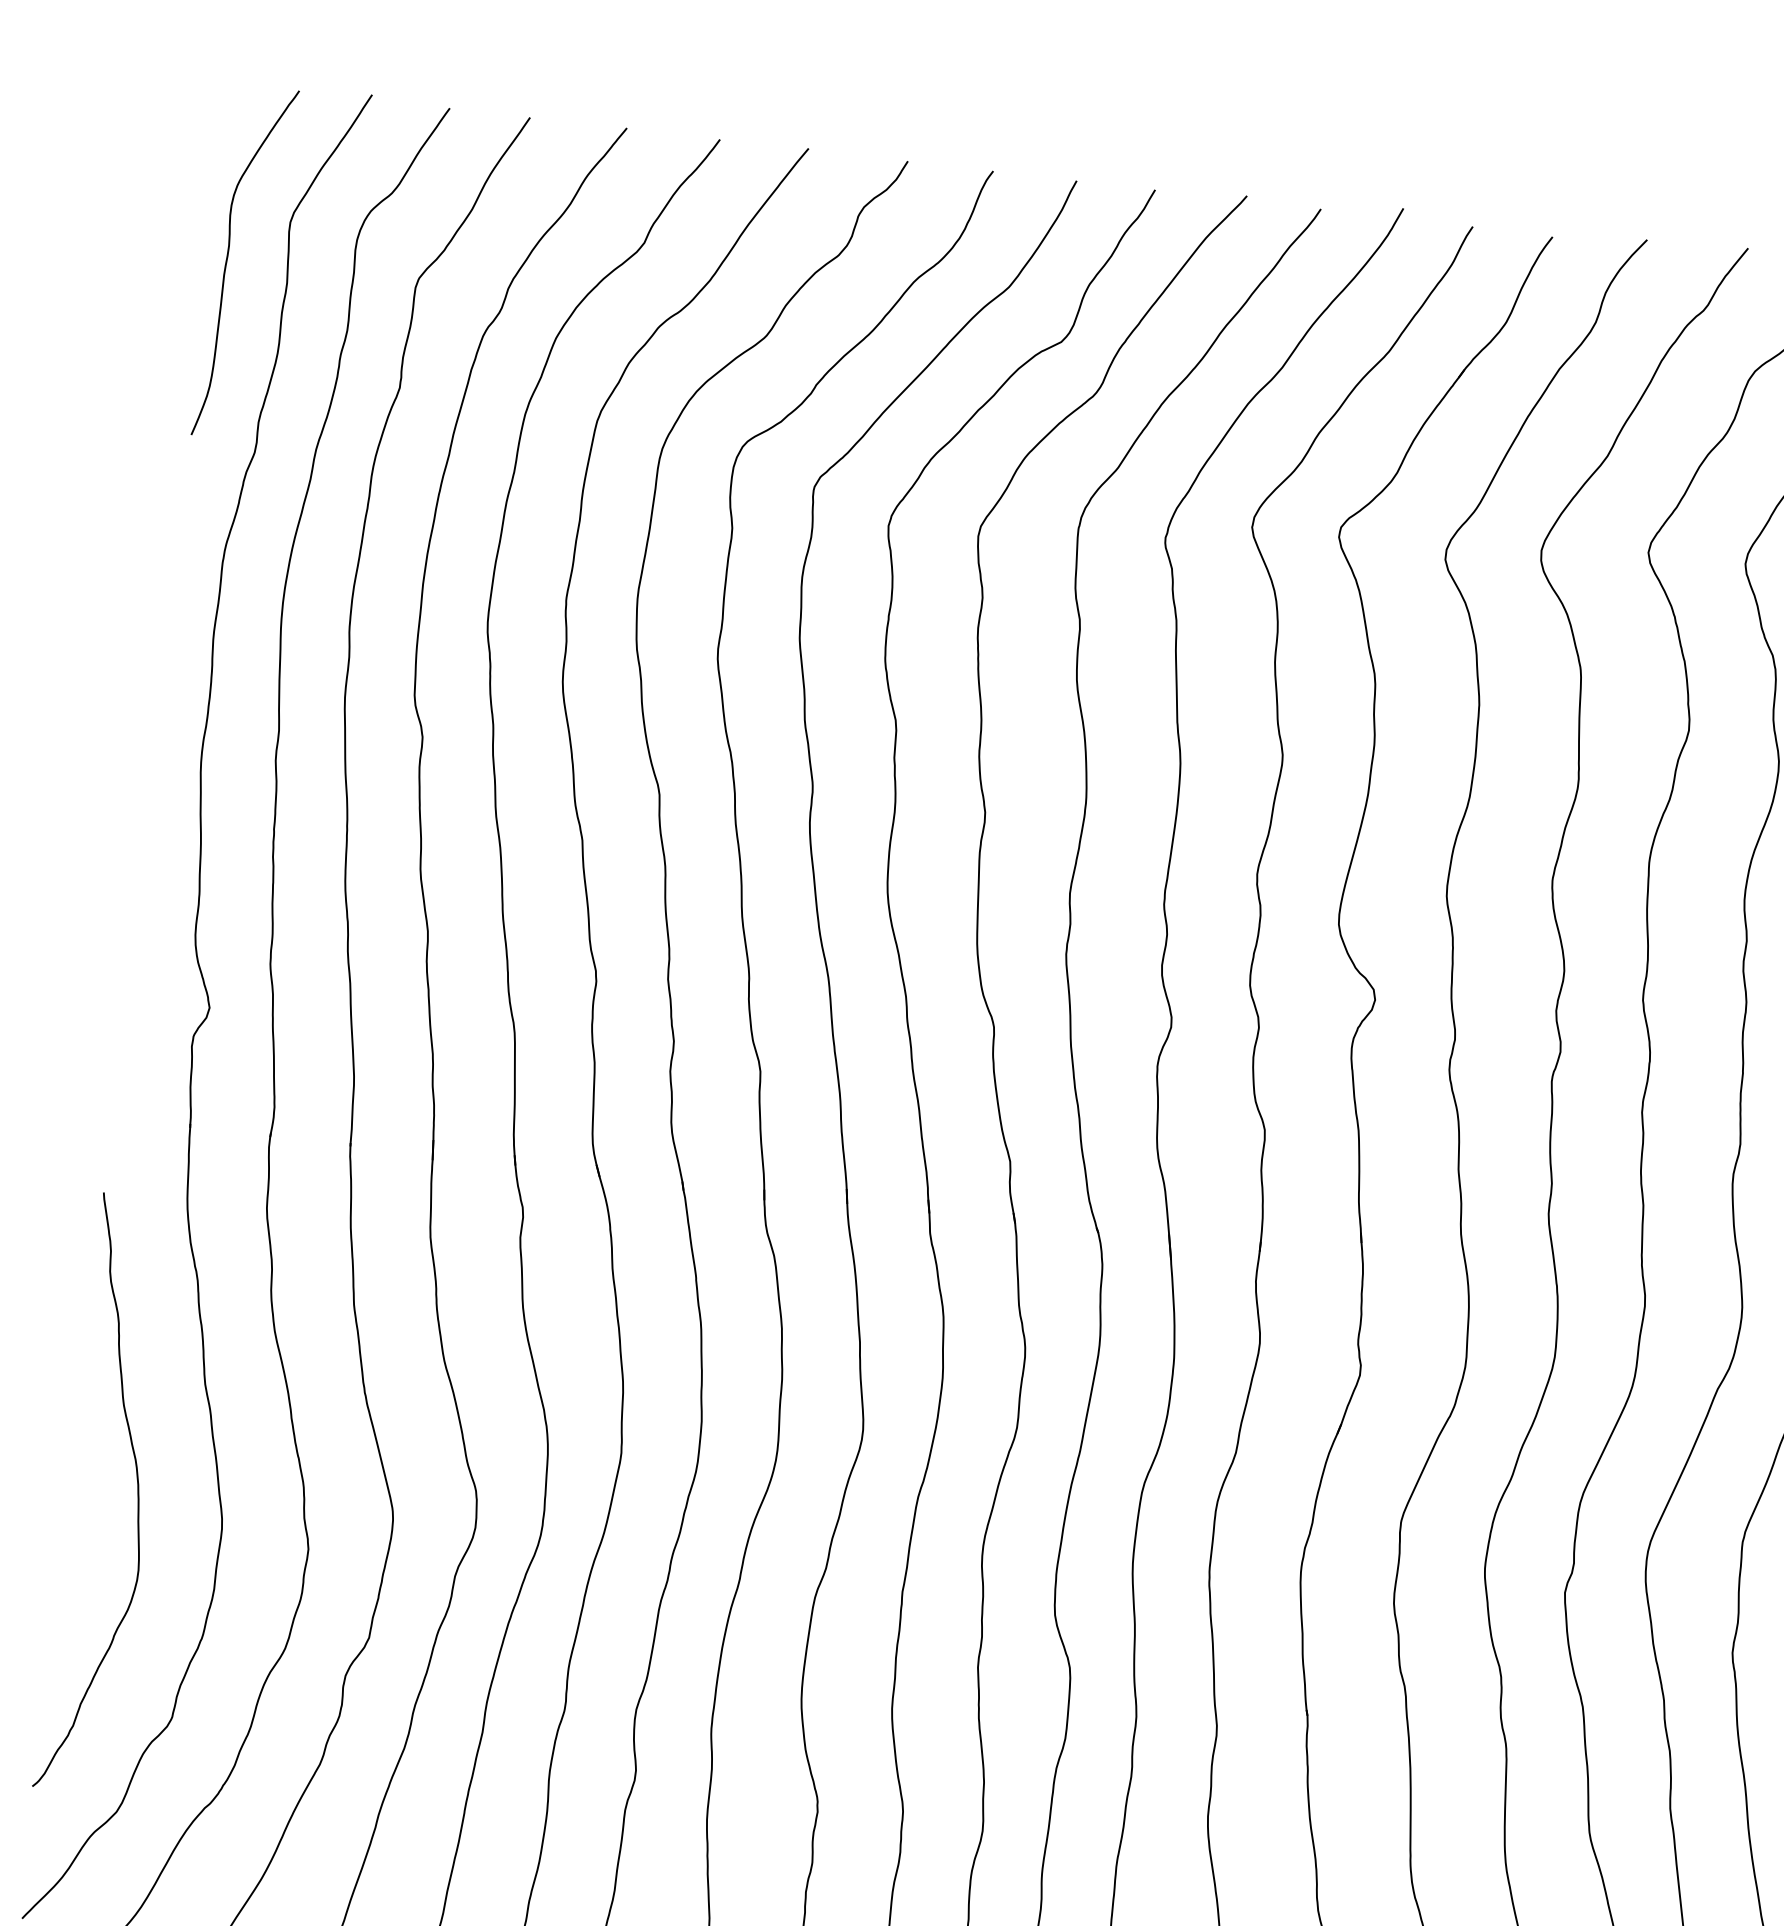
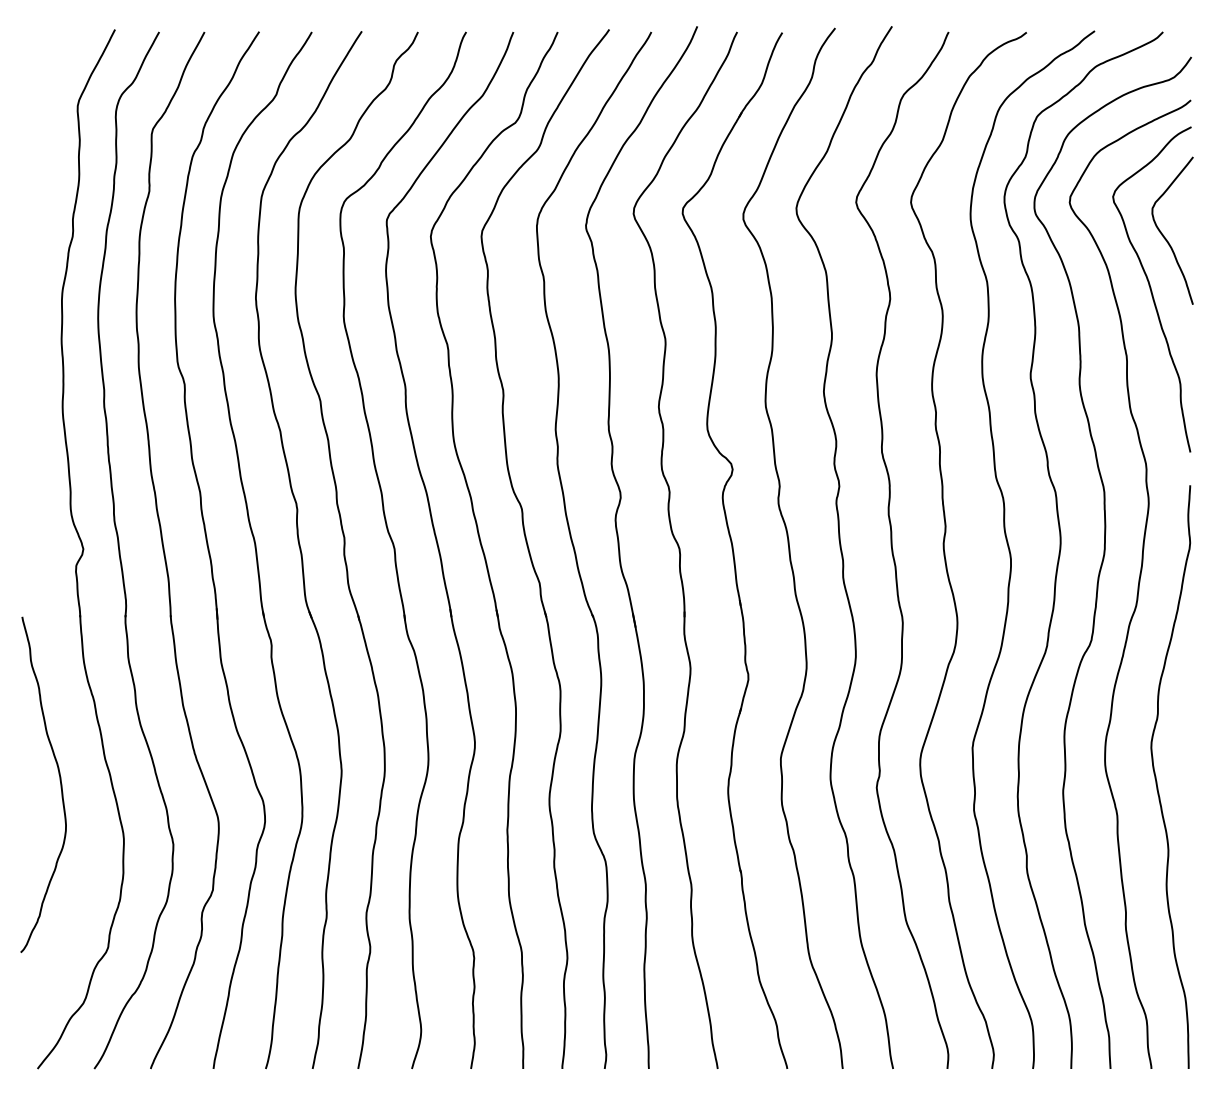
curve: (228, 259) -> (45, 130), removed
curve: (136, 1489) -> (59, 780), moved

